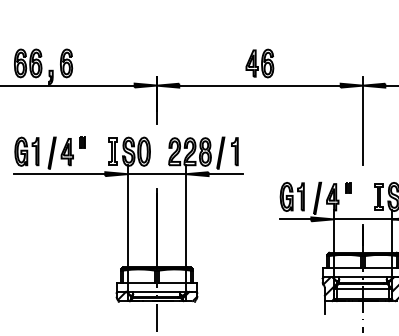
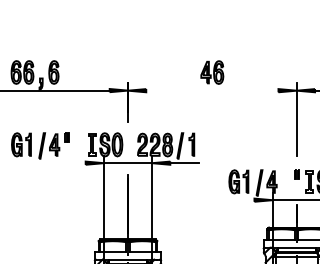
line: (259, 85) -> (211, 90), removed
line: (59, 174) -> (48, 163), removed
part: (348, 187) -> (297, 174), moved
line: (295, 219) -> (241, 200), removed

